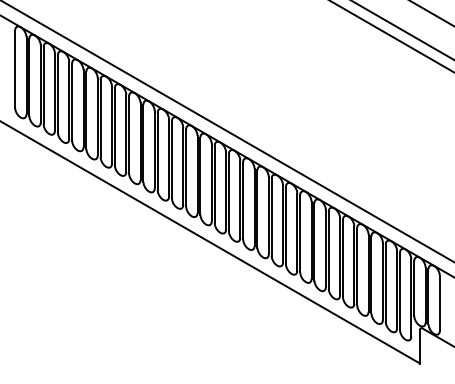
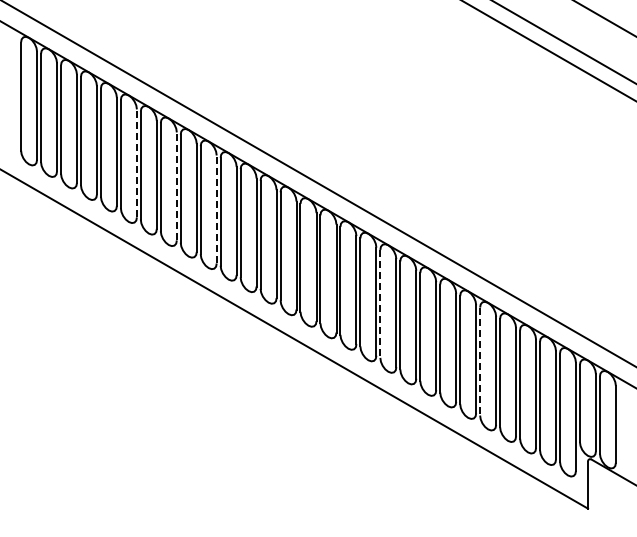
line: (97, 117) -> (136, 163), solid -> dashed
line: (126, 133) -> (176, 186), solid -> dashed
line: (154, 149) -> (216, 209), solid -> dashed
line: (271, 216) -> (380, 303), solid -> dashed
line: (343, 258) -> (480, 361), solid -> dashed

